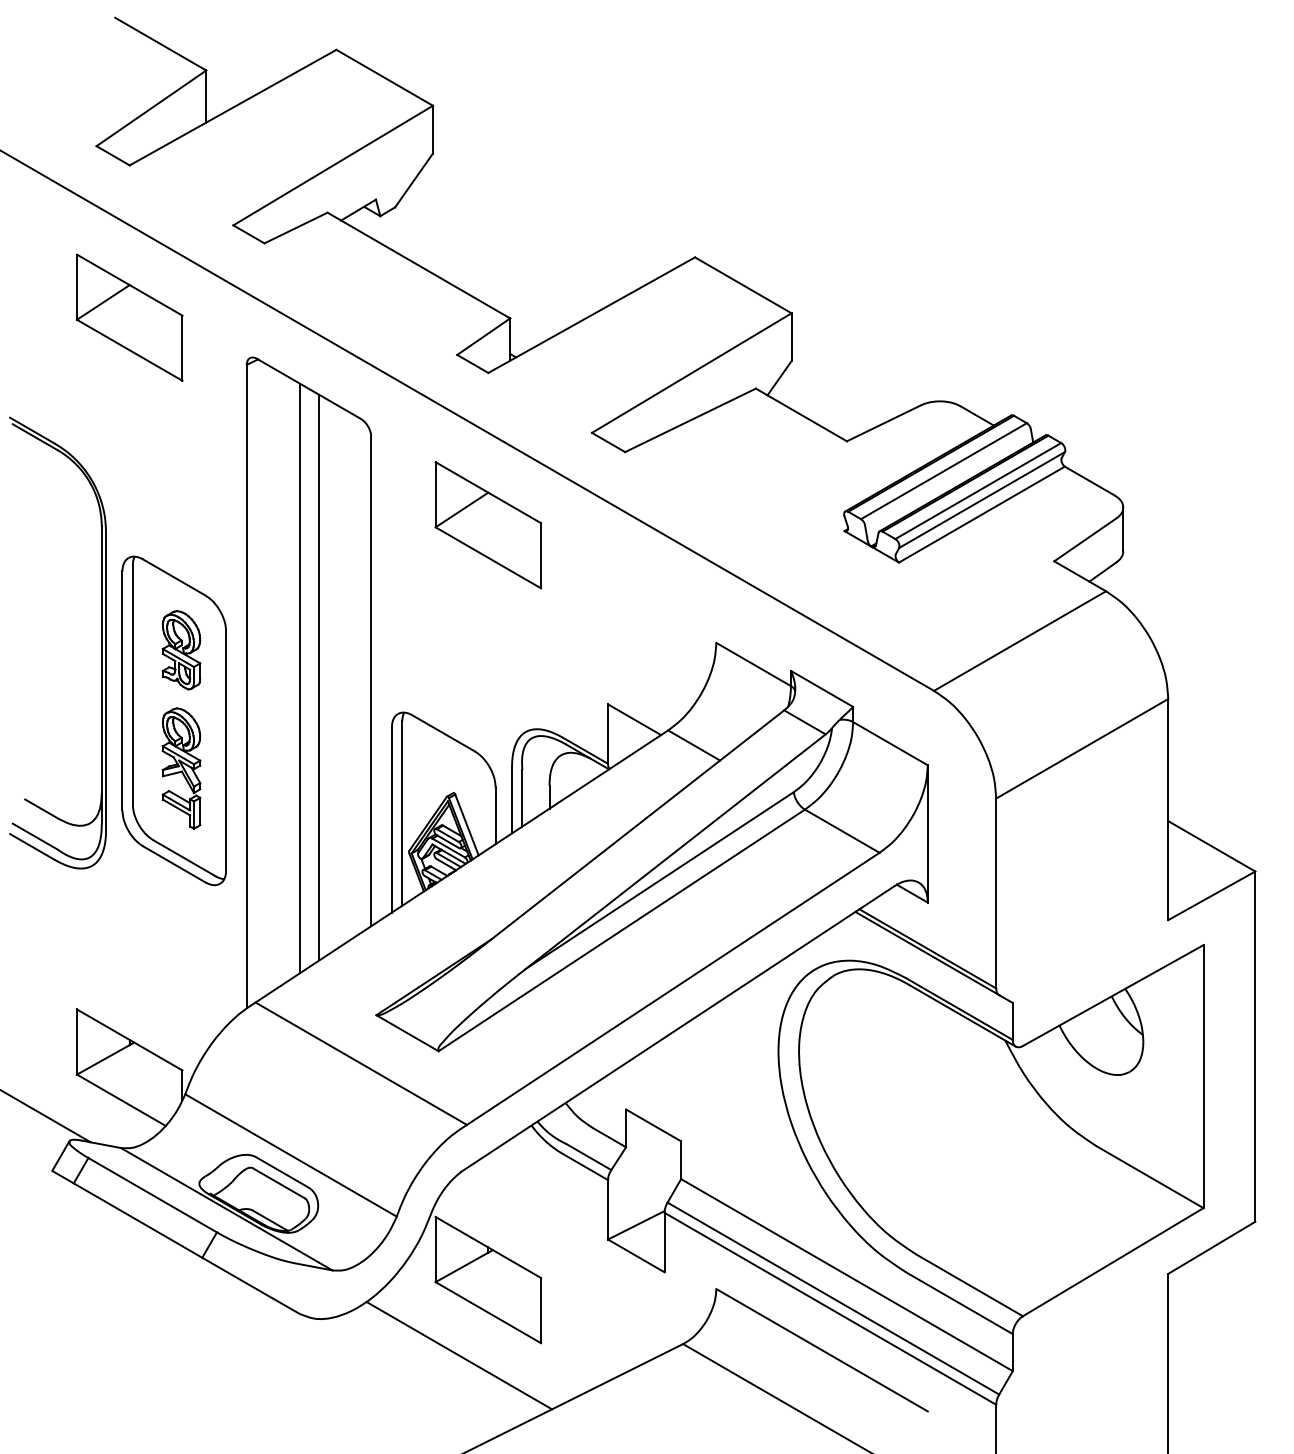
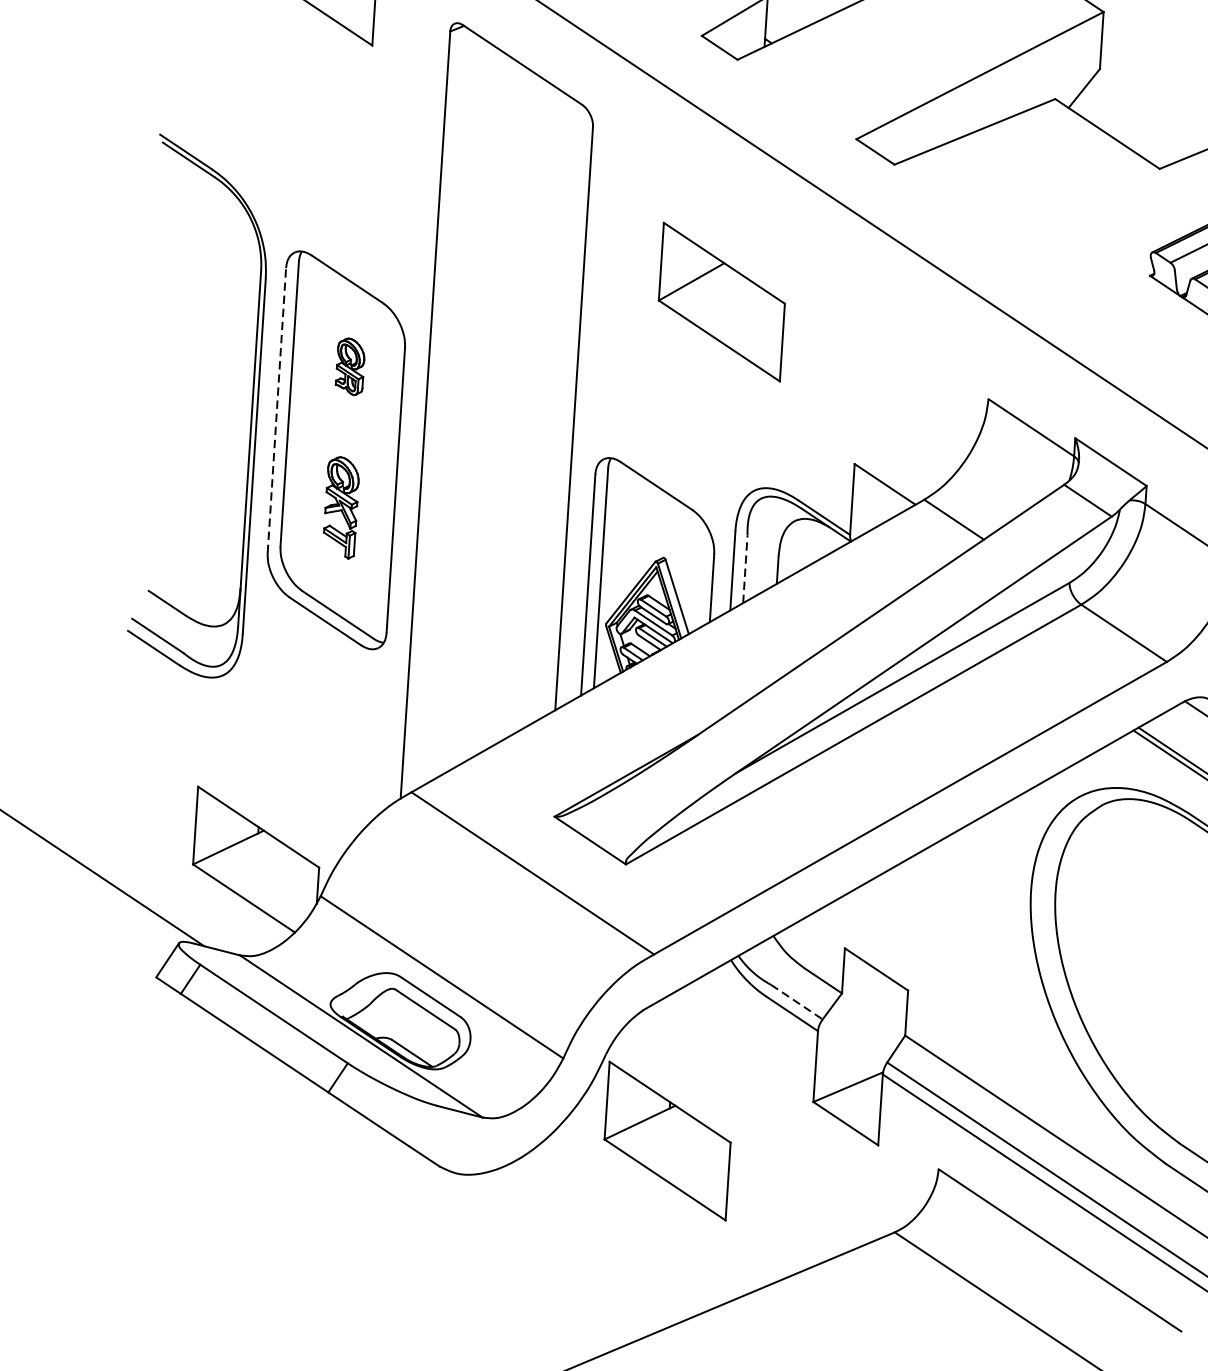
part: (488, 525) -> (722, 302), moved
part: (101, 642) -> (251, 409), moved
part: (181, 650) -> (350, 366), size x0.6
line: (319, 677) -> (512, 409), removed
line: (299, 678) -> (488, 409), removed
line: (122, 690) -> (276, 410), solid -> dashed
part: (181, 768) -> (341, 507), size x0.7
line: (522, 797) -> (745, 568), solid -> dashed
line: (588, 1157) -> (796, 1002), solid -> dashed
line: (459, 1355) -> (627, 1228), removed

